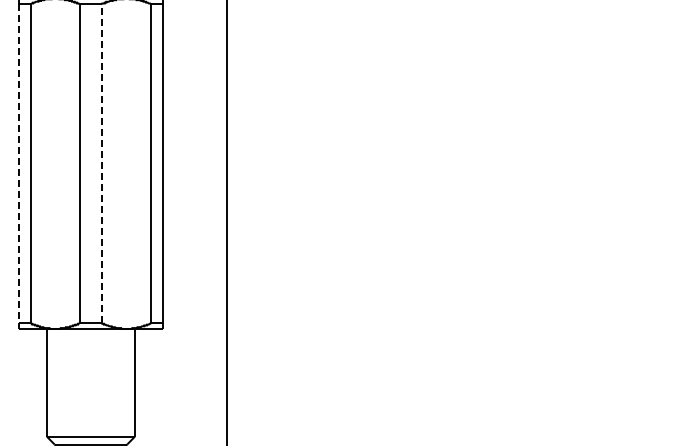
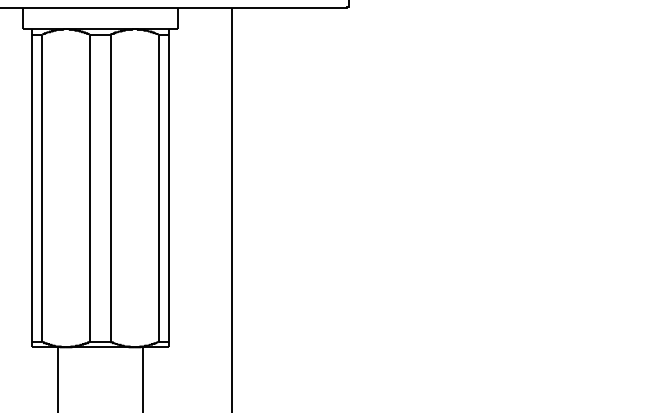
line: (102, 163) -> (111, 188), dashed -> solid
line: (19, 164) -> (31, 188), dashed -> solid

